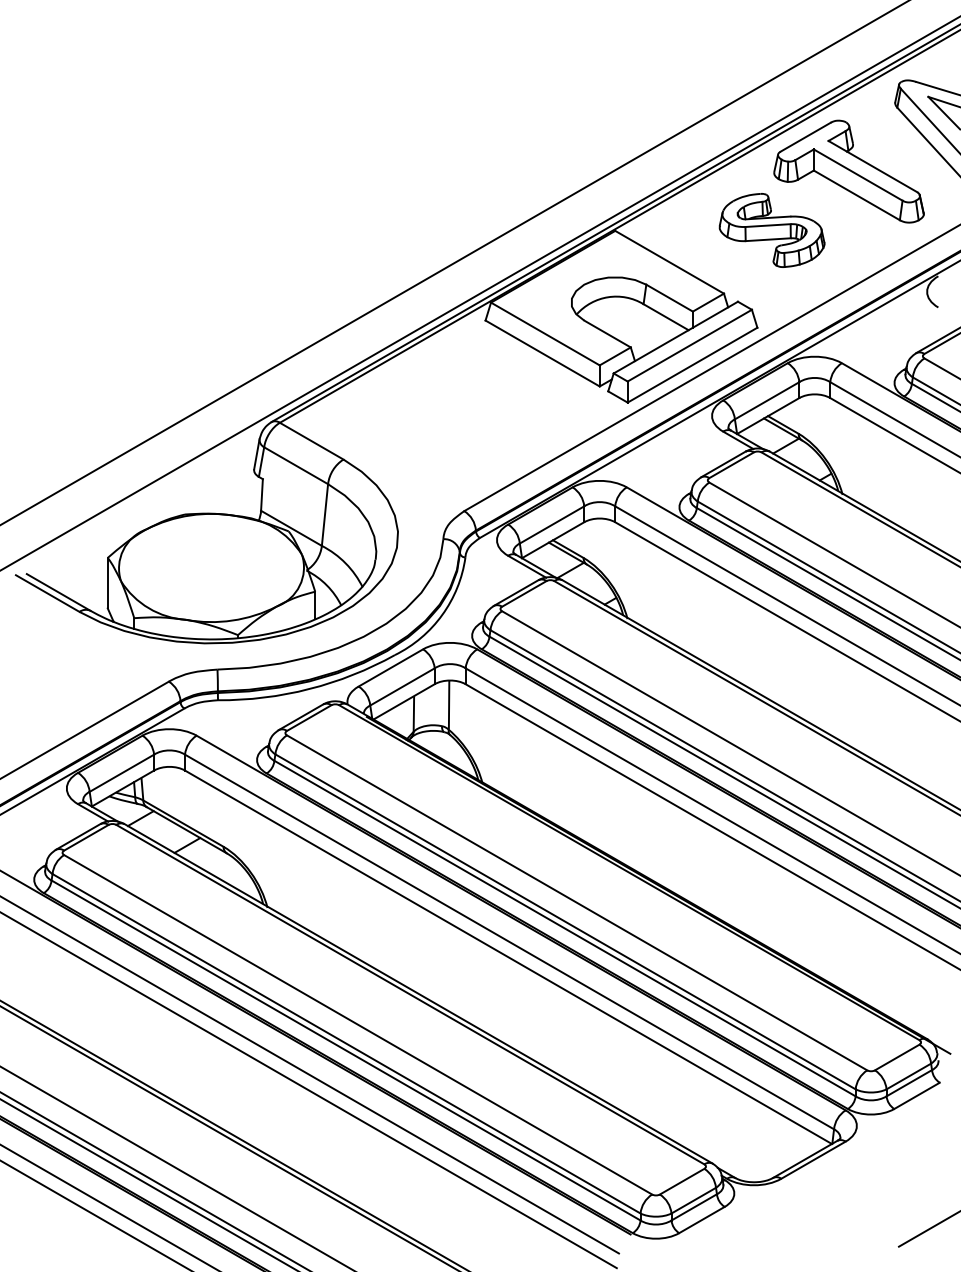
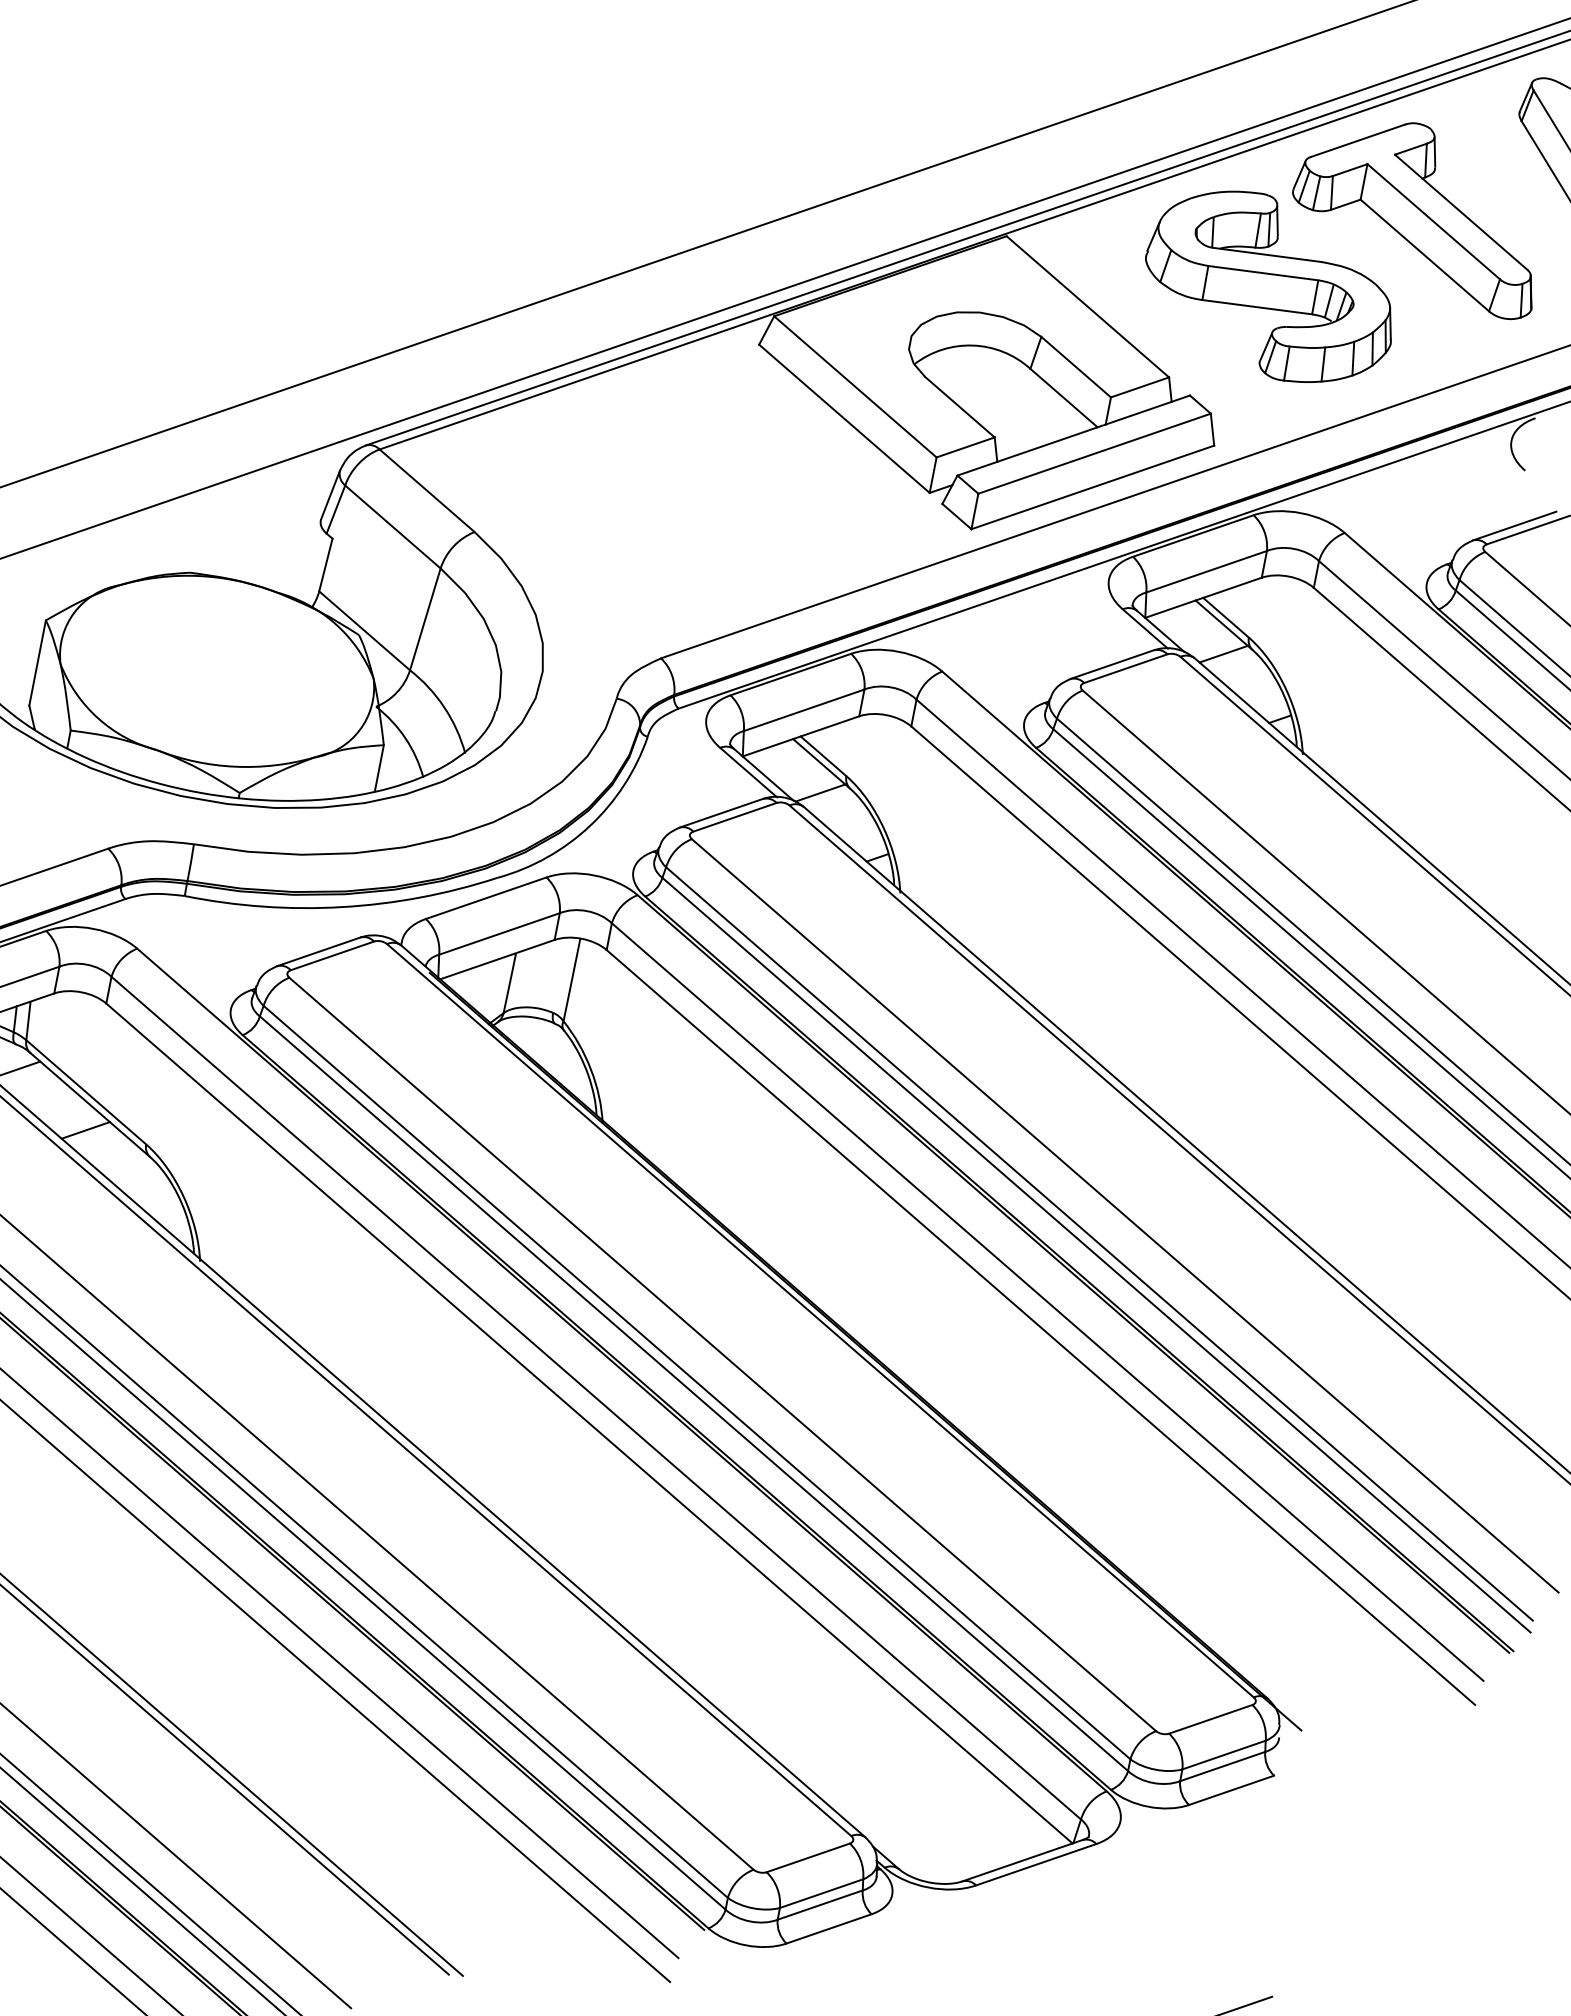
part: (771, 230) -> (1269, 286), size x1.43

